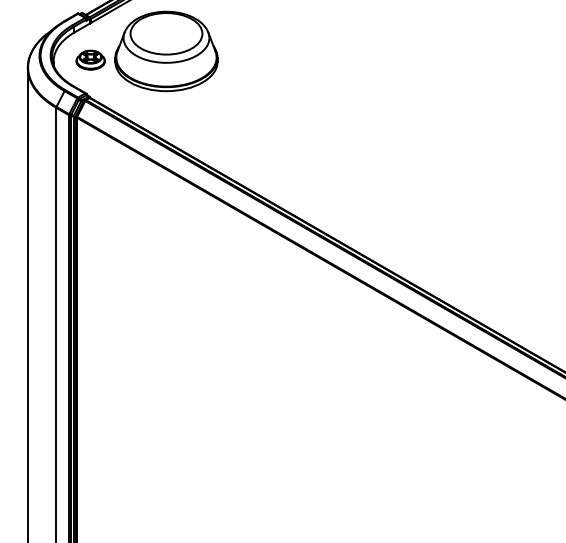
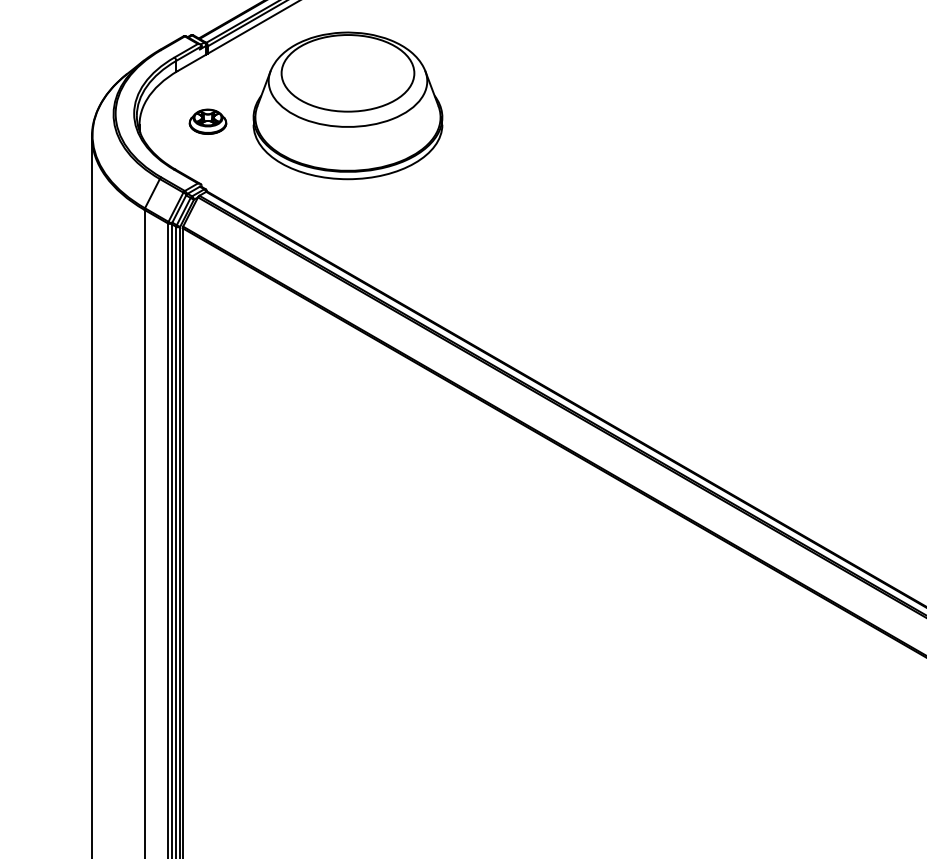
part: (90, 59) -> (207, 120), size x0.7

